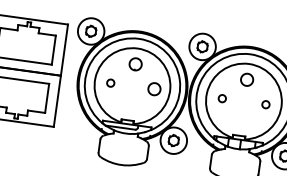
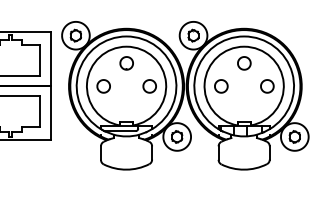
part: (110, 83) -> (103, 86), size x1.67
part: (222, 98) -> (221, 86), size x1.67
part: (266, 104) -> (267, 86), size x1.67

